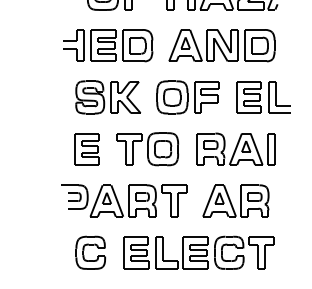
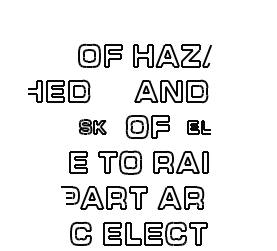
part: (108, 45) -> (59, 91), moved
part: (107, 96) -> (92, 126), size x0.6
part: (261, 96) -> (198, 126), size x0.6

